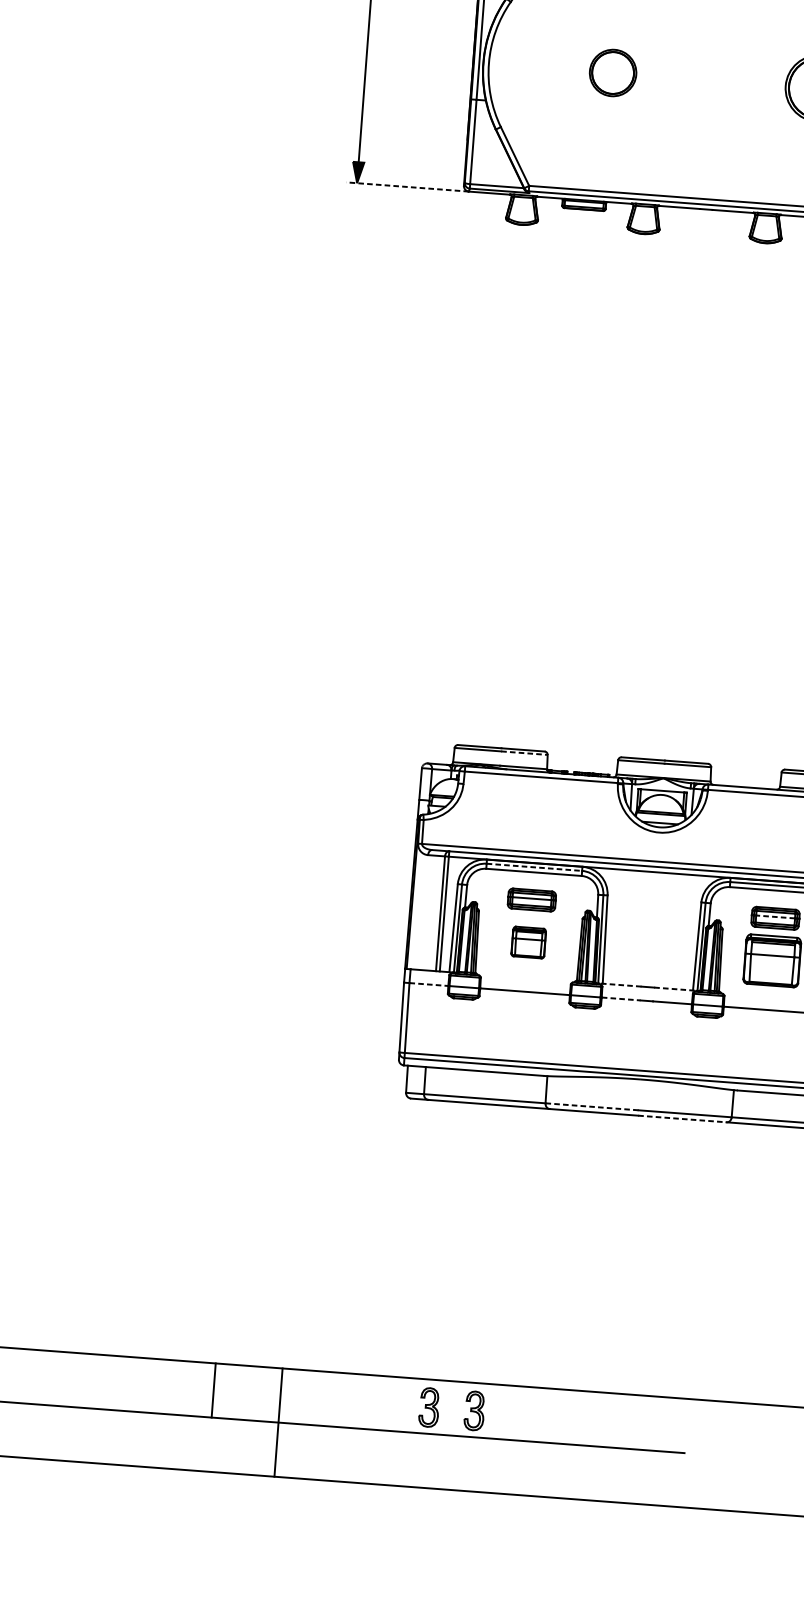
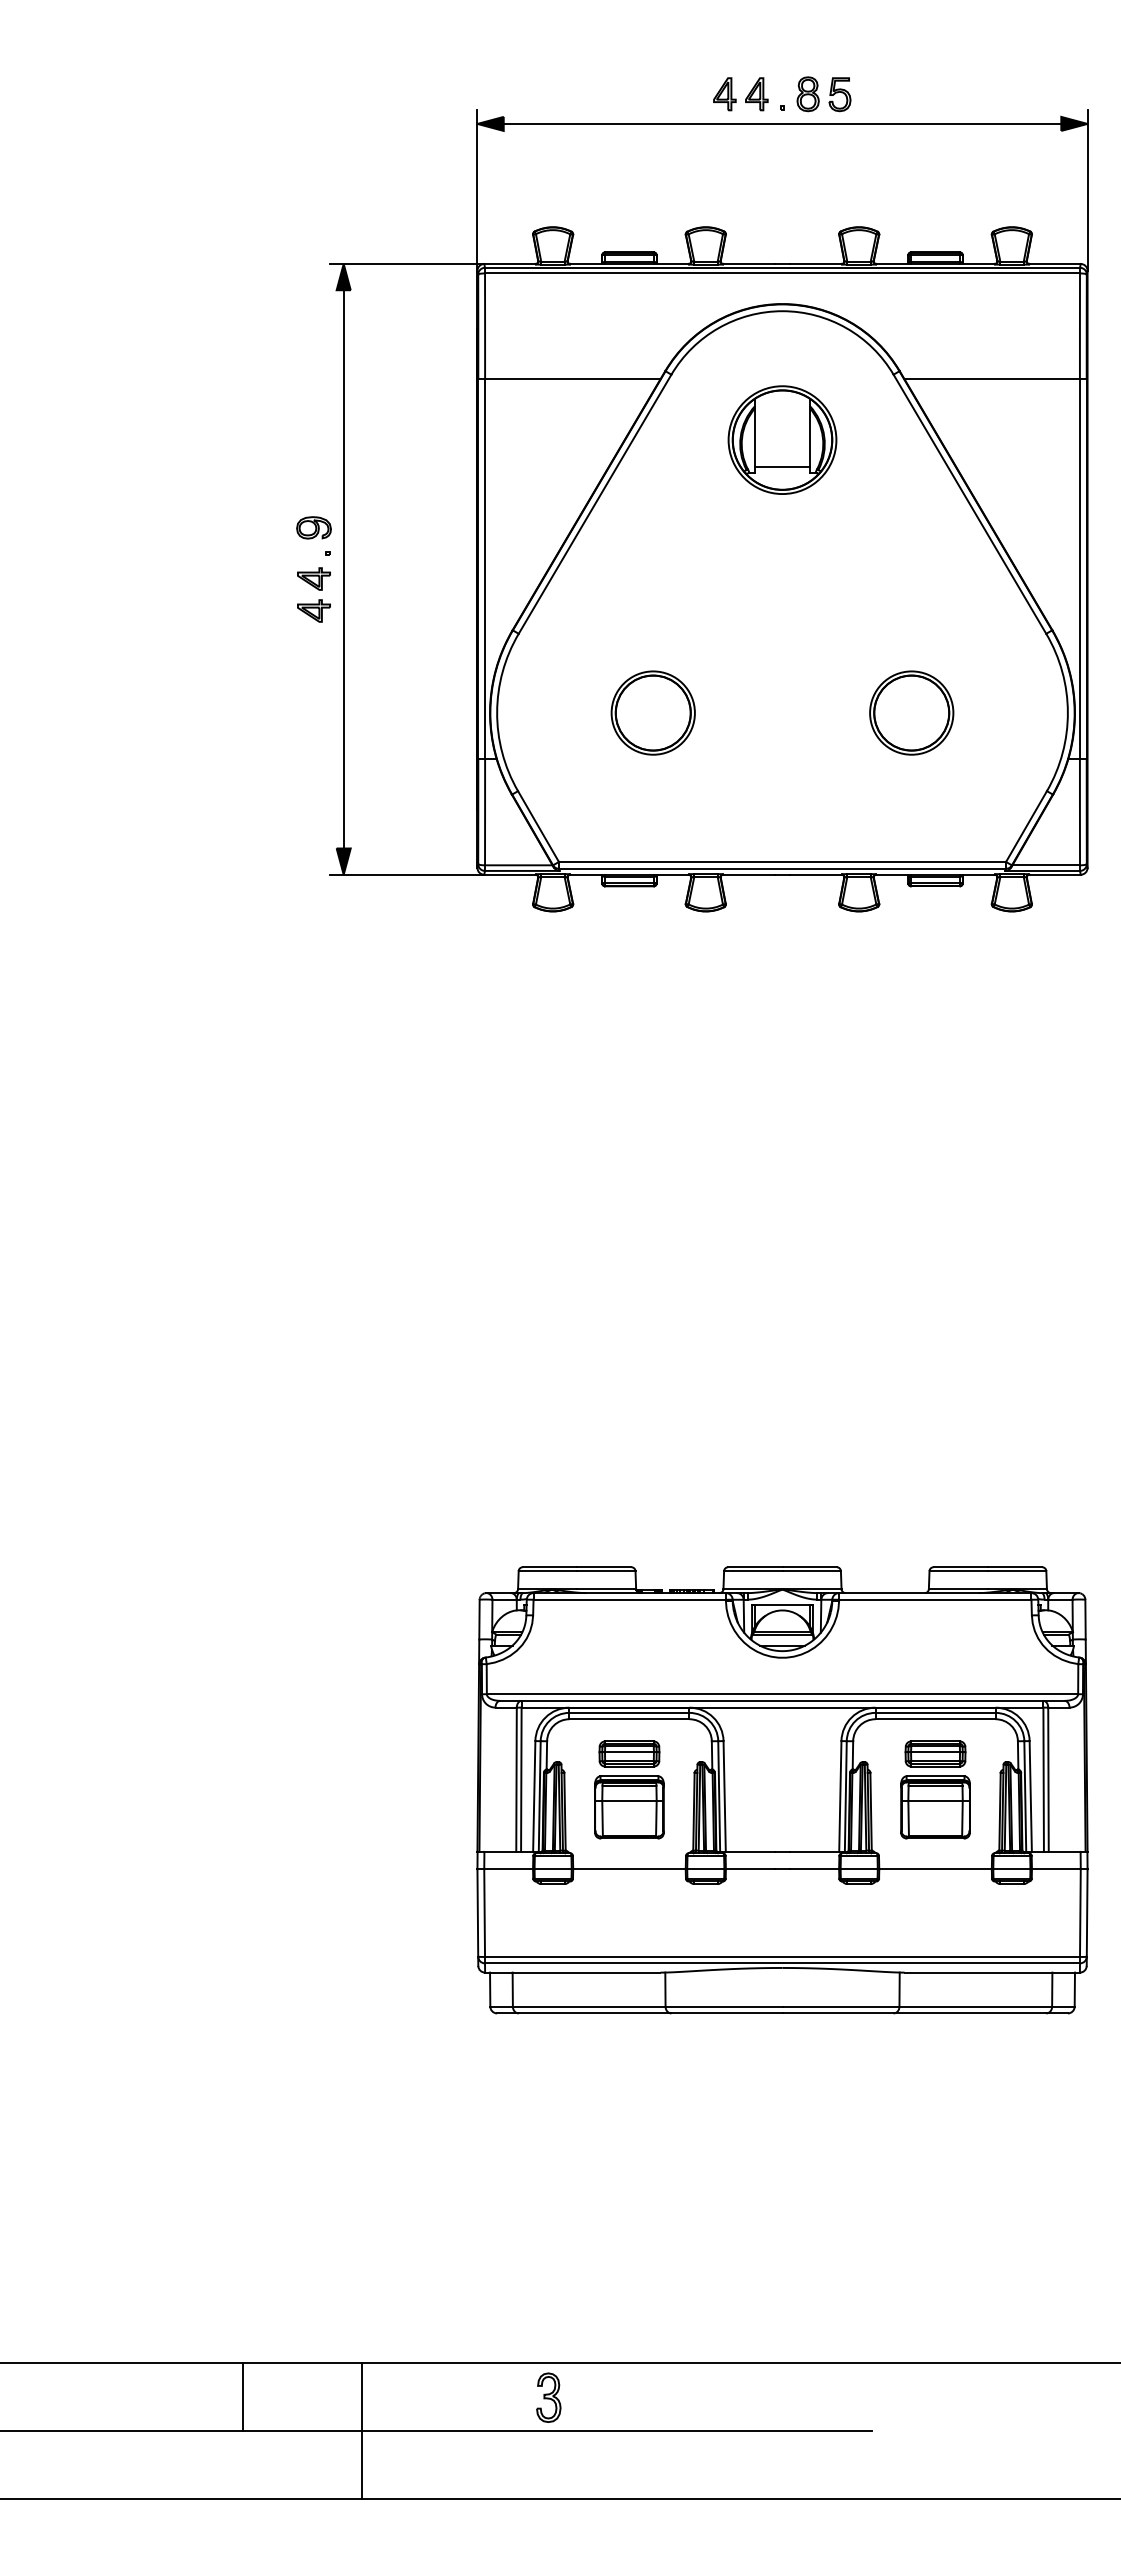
part: (612, 72) -> (652, 712), size x1.43
line: (407, 186) -> (406, 874), dashed -> solid
line: (524, 753) -> (606, 1571), dashed -> solid
line: (534, 867) -> (629, 1712), dashed -> solid
line: (775, 917) -> (935, 1752), dashed -> solid
part: (528, 942) -> (629, 1807), size x1.67
line: (429, 984) -> (509, 1869), dashed -> solid
line: (620, 984) -> (747, 1851), dashed -> solid
line: (675, 988) -> (817, 1851), dashed -> solid
line: (621, 999) -> (750, 1869), dashed -> solid
line: (591, 1106) -> (723, 2006), dashed -> solid
line: (682, 1119) -> (838, 2013), dashed -> solid
line: (213, 1390) -> (242, 2396), moved
part: (474, 1410) -> (605, 2397), removed

